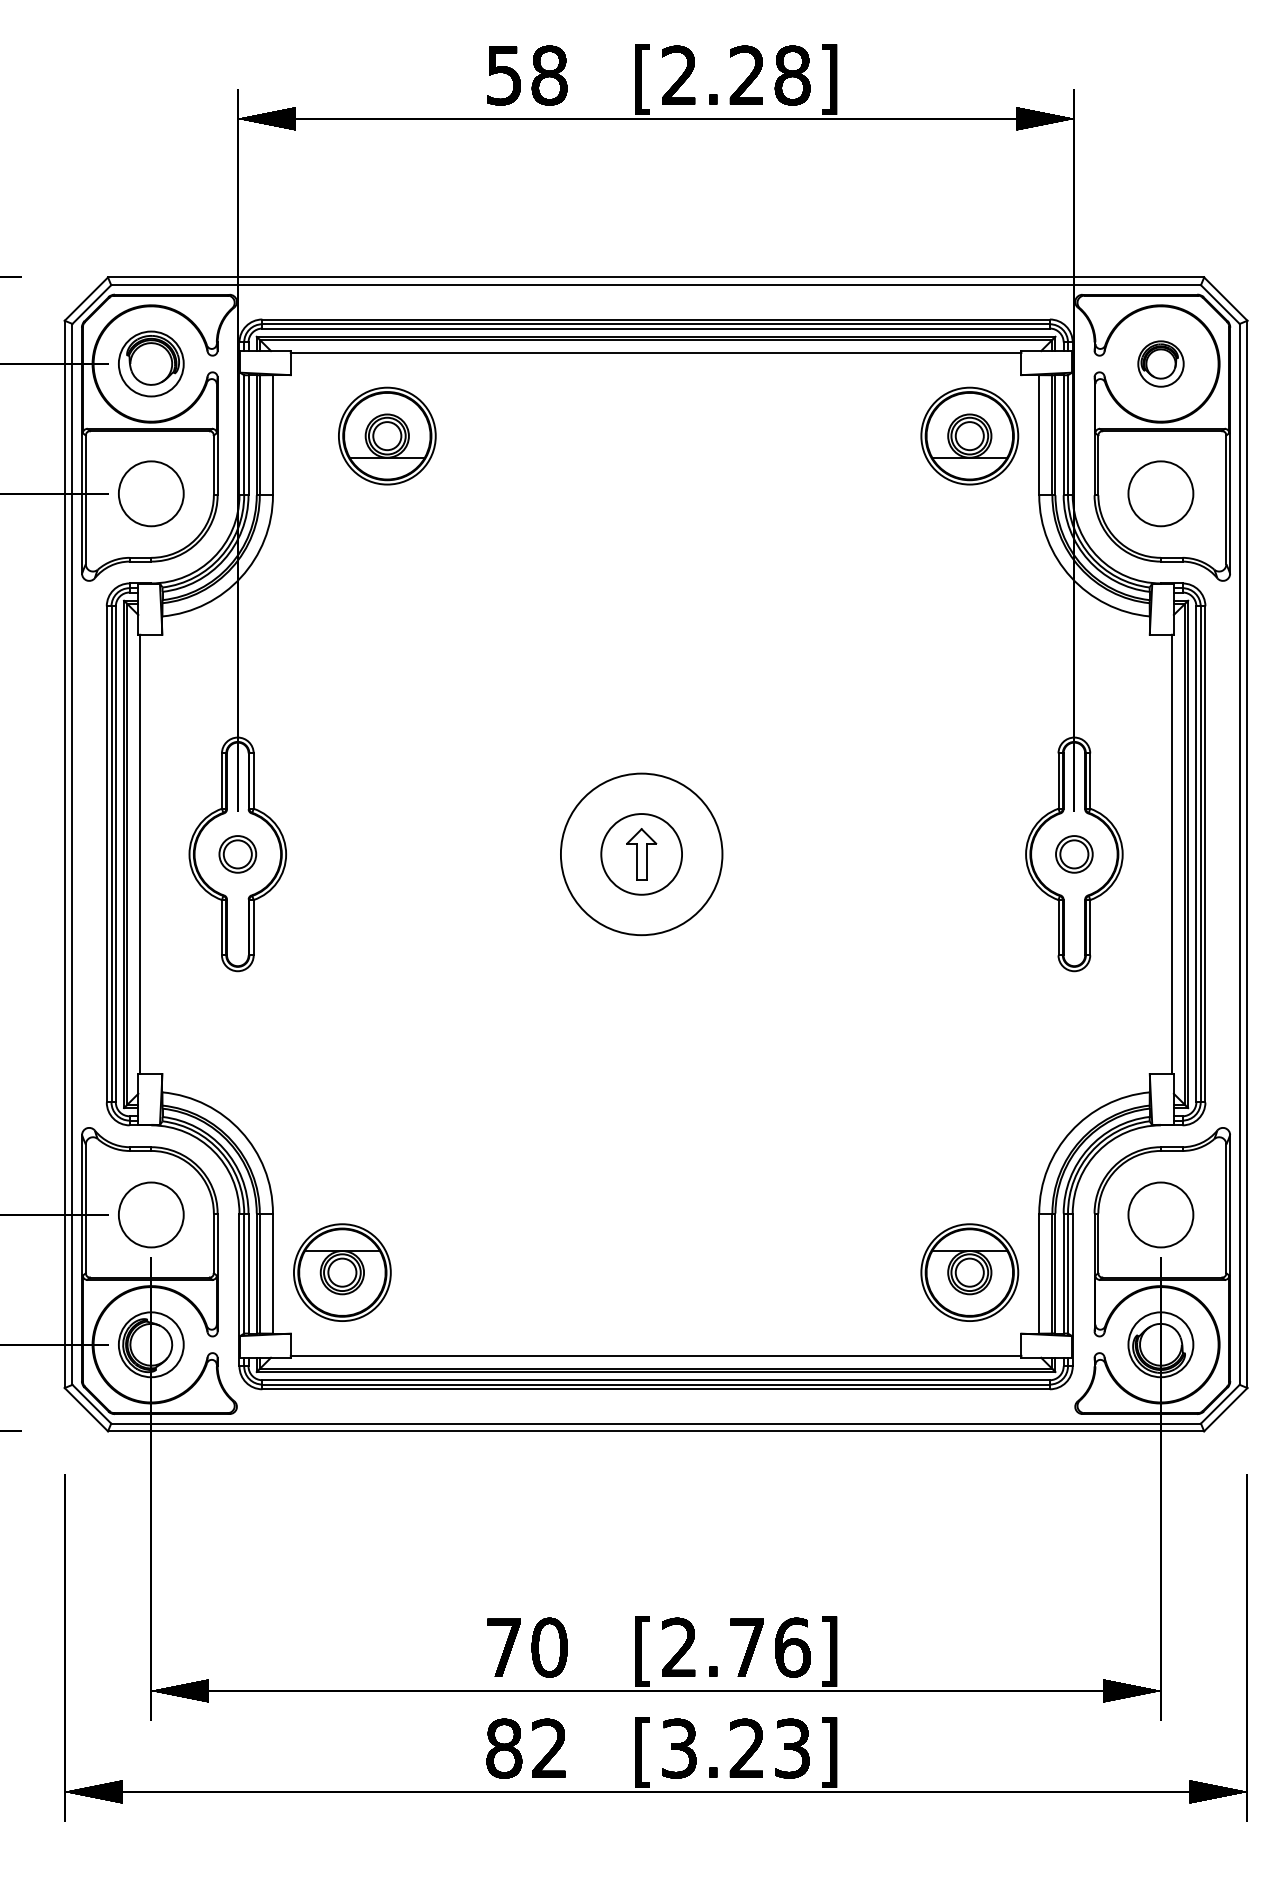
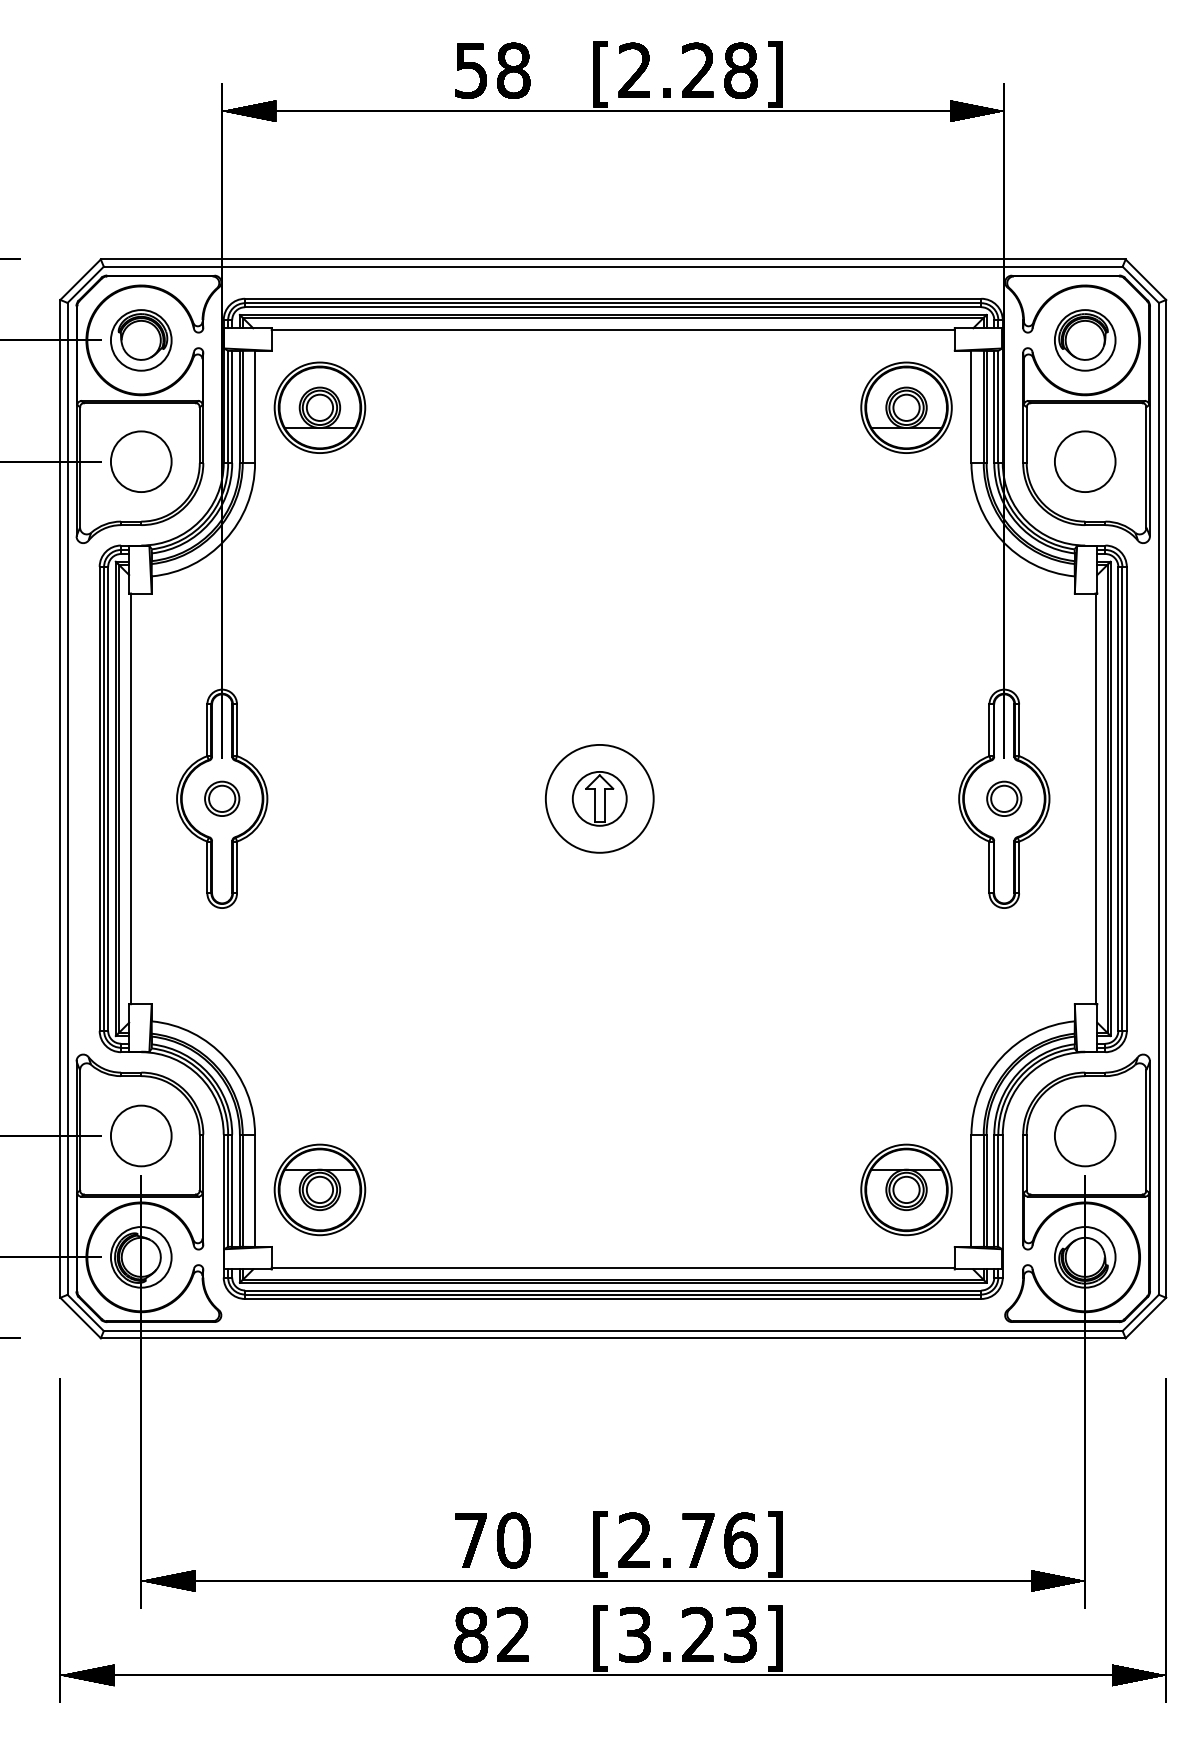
part: (1161, 364) -> (1085, 340), size x1.43
part: (386, 435) -> (319, 407), moved
circle: (641, 854) -> (599, 798), size x0.71
circle: (641, 854) -> (599, 798), size x0.71

